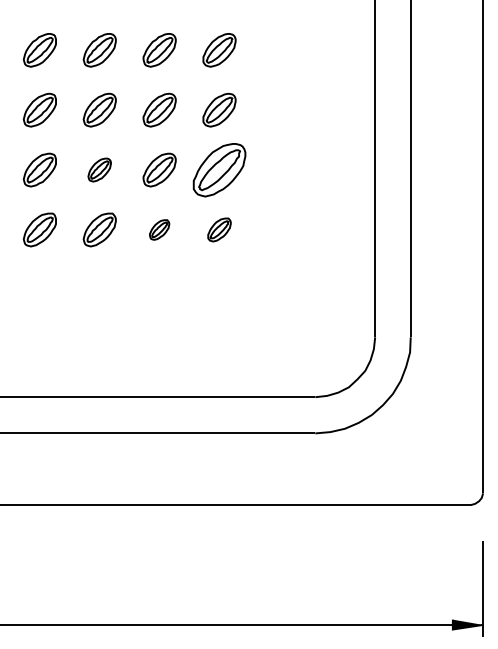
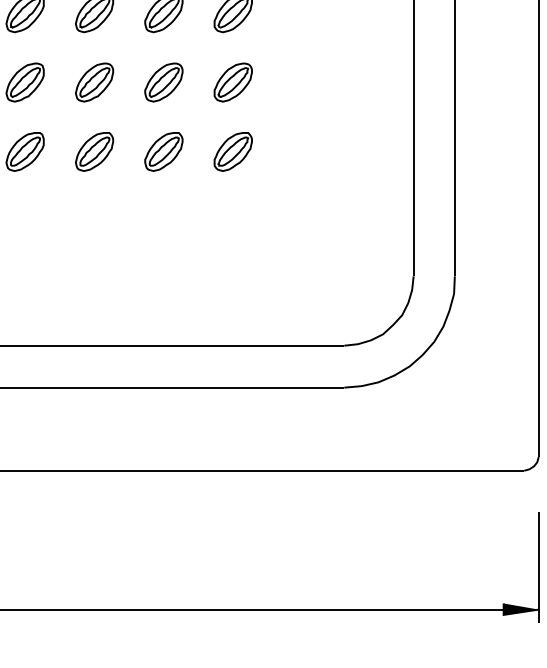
part: (99, 169) -> (94, 81), size x1.43
part: (219, 169) -> (233, 81), size x0.62
part: (159, 229) -> (163, 151), size x1.67
part: (219, 229) -> (233, 151), size x1.43

